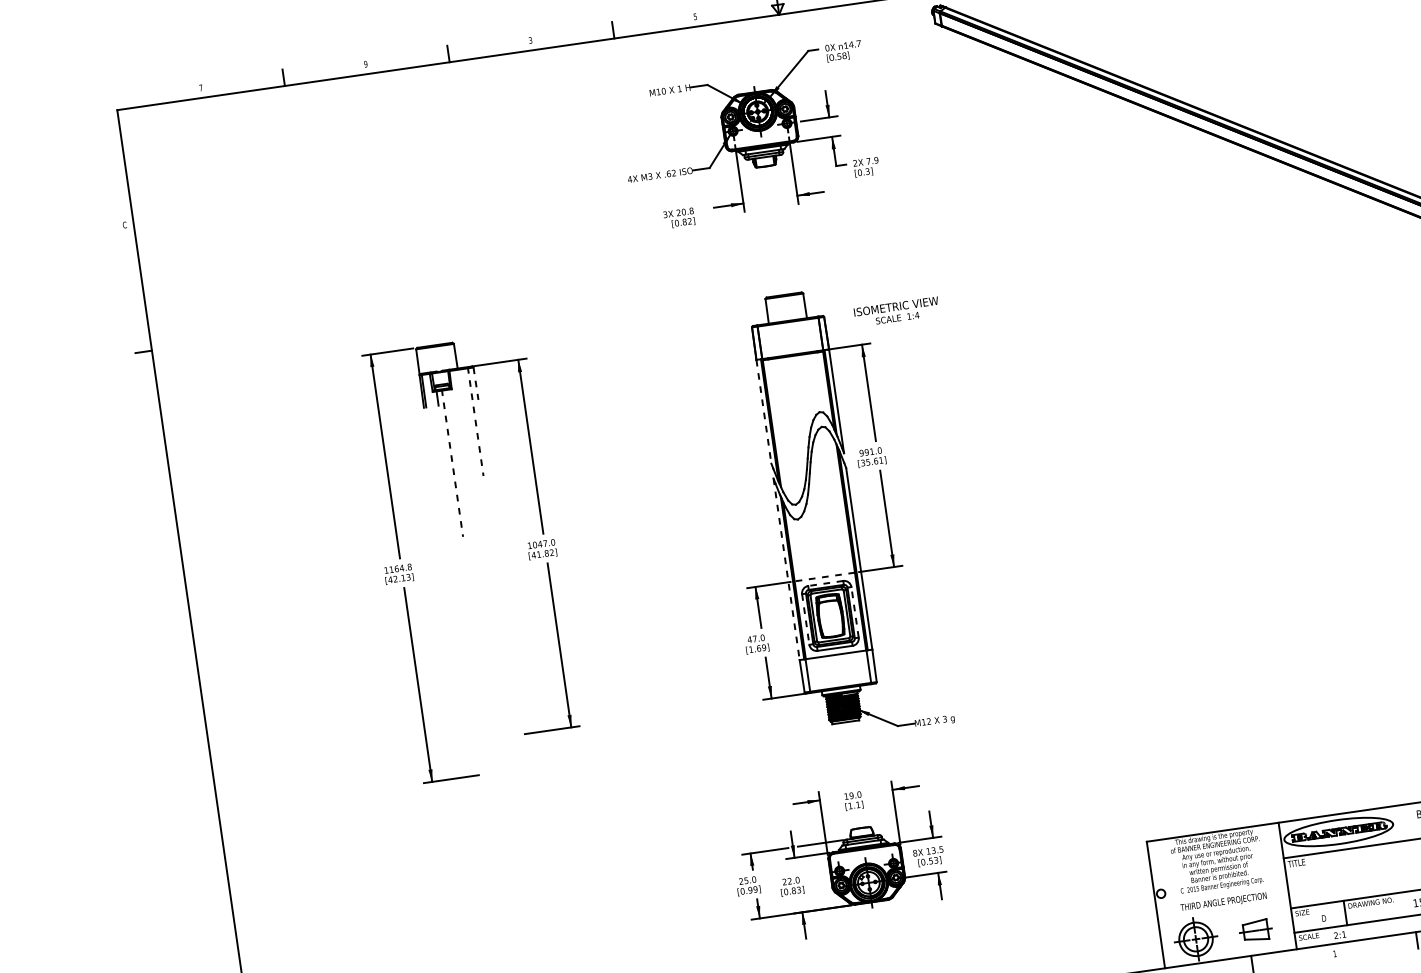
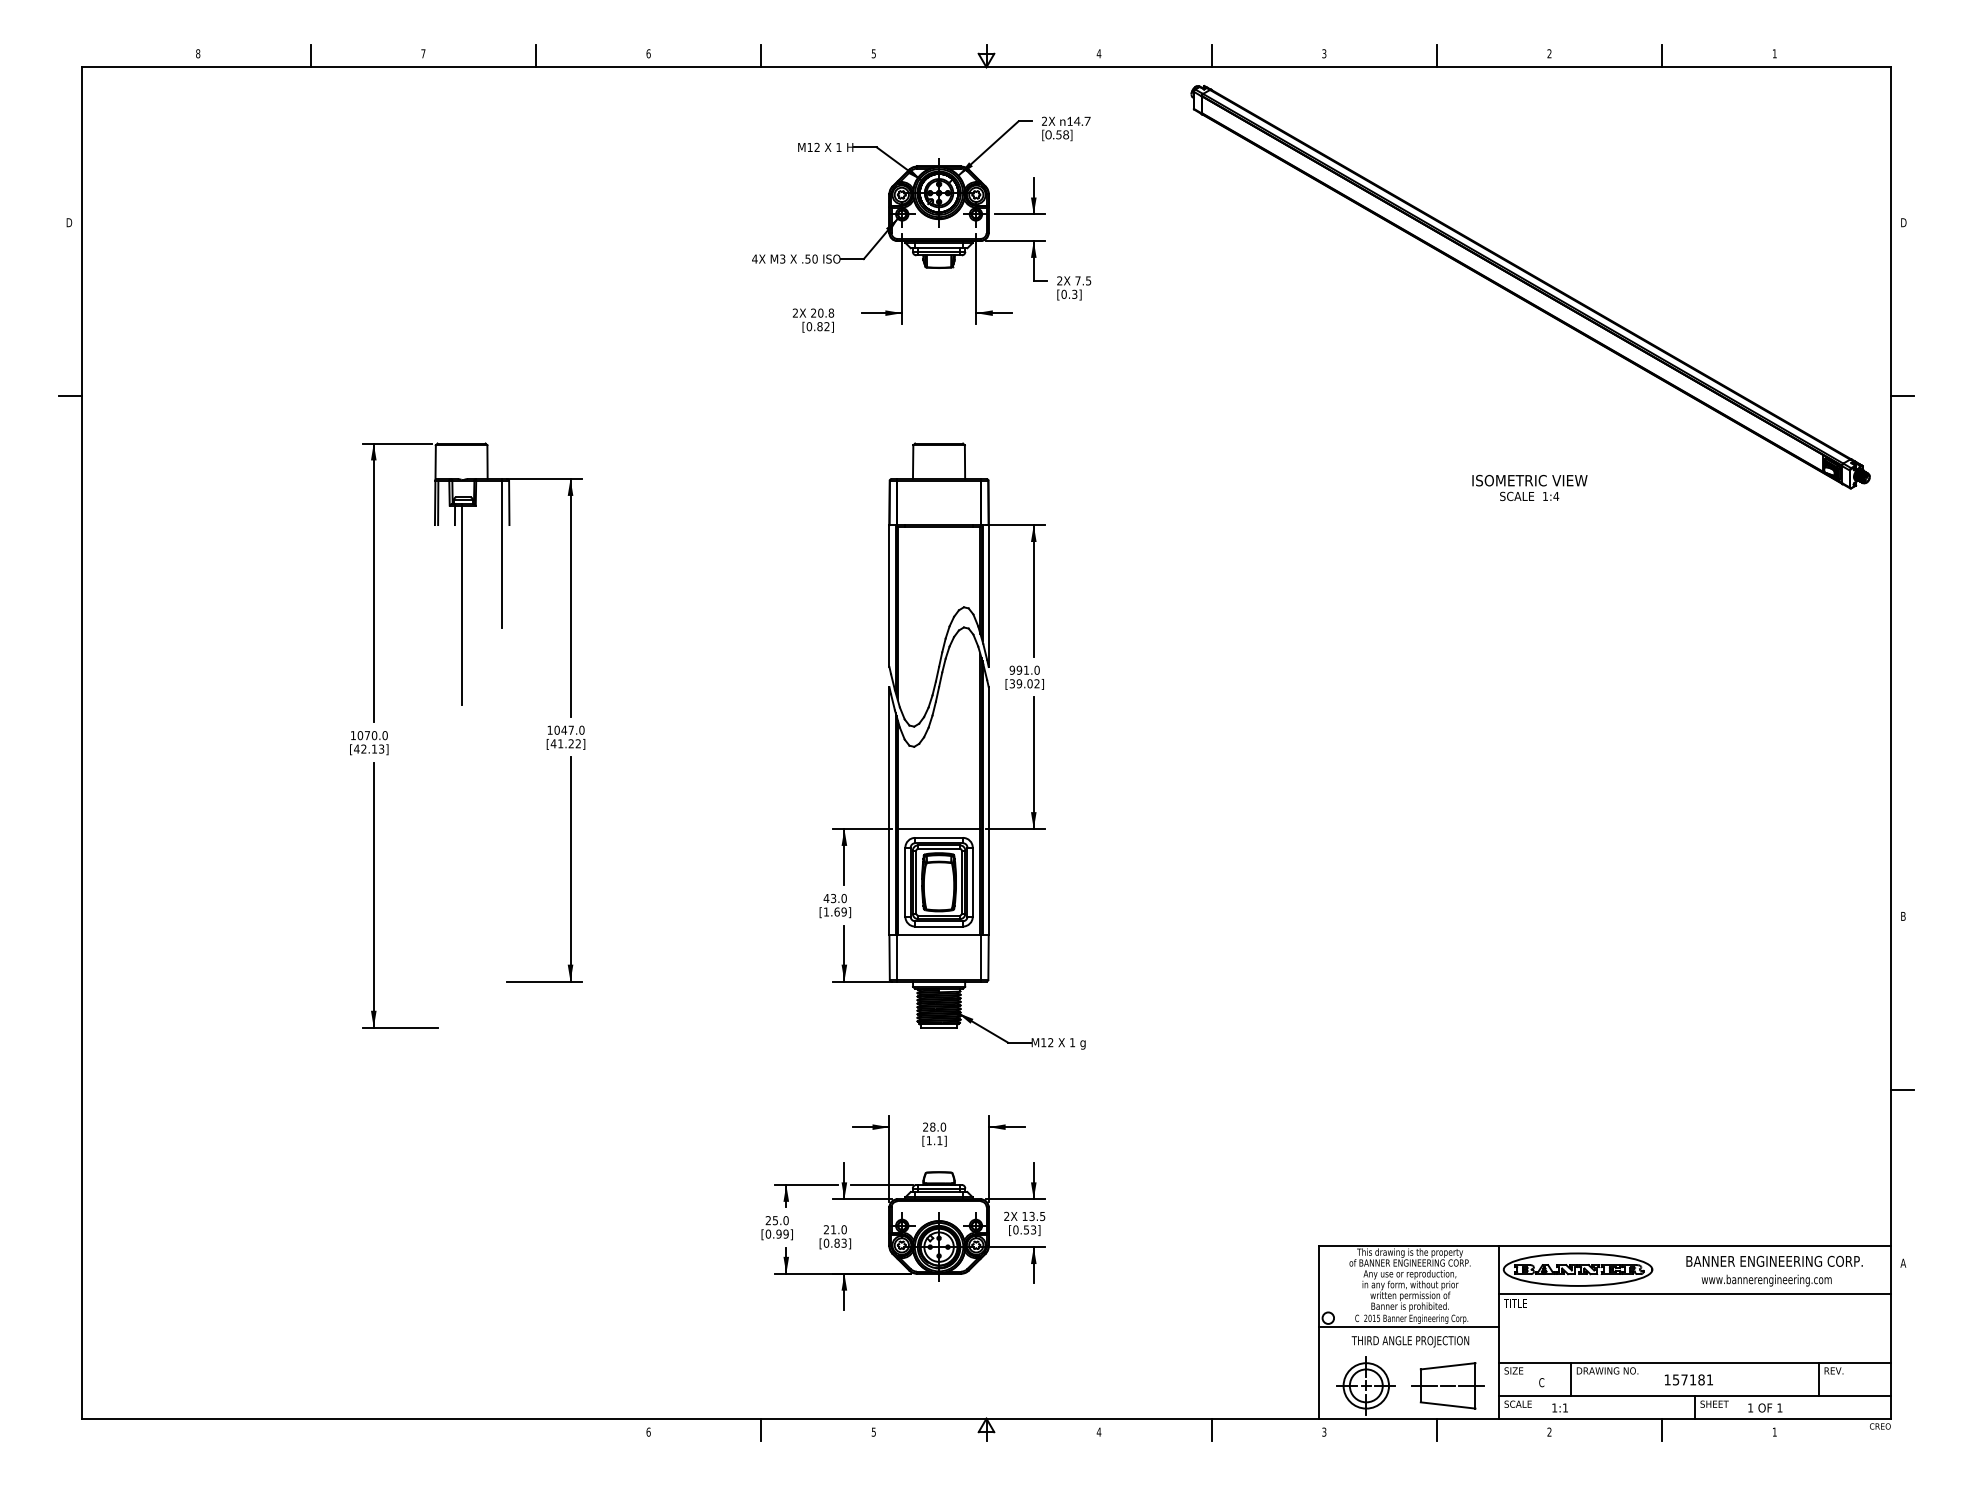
text: (530, 40) -> (648, 53), 3 -> 6
text: (827, 47) -> (1044, 120), 0X -> 2X
text: (365, 64) -> (423, 53), 9 -> 7
text: (201, 87) -> (198, 53), 7 -> 8
text: (663, 91) -> (816, 147), M10 -> M12
text: (876, 159) -> (1088, 280), 7.9 -> 7.5
text: (671, 173) -> (811, 258), .62 -> .50
text: (665, 215) -> (795, 313), 3X -> 2X
text: (124, 224) -> (69, 222), C -> D
text: (896, 311) -> (1529, 487), moved
line: (476, 384) -> (509, 503), dashed -> solid
line: (764, 412) -> (889, 596), dashed -> solid
line: (475, 421) -> (501, 553), dashed -> solid
text: (874, 461) -> (1027, 683), [35.61] -> [39.02]
line: (452, 462) -> (462, 604), dashed -> solid
text: (546, 553) -> (570, 743), [41.82] -> [41.22]
text: (400, 568) -> (372, 735), 1164.8 -> 1070.0
line: (786, 569) -> (889, 811), dashed -> solid
line: (824, 577) -> (938, 829), dashed -> solid
line: (826, 583) -> (939, 837), dashed -> solid
line: (854, 612) -> (972, 882), dashed -> solid
line: (805, 619) -> (905, 882), dashed -> solid
text: (754, 638) -> (833, 898), 47.0 -> 43.0
text: (944, 719) -> (1072, 1042), 3 -> 1
text: (849, 795) -> (929, 1126), 19.0 -> 28.0
text: (914, 853) -> (1006, 1216), 8X -> 2X
text: (789, 881) -> (833, 1229), 22.0 -> 21.0
line: (1221, 891) -> (1409, 1326), added
text: (1323, 918) -> (1541, 1382), D -> C
part: (1255, 930) -> (1447, 1385), size x1.67
text: (1335, 935) -> (1554, 1407), 2:1 -> 1:1
text: (1334, 953) -> (1549, 1431), 1 -> 2

